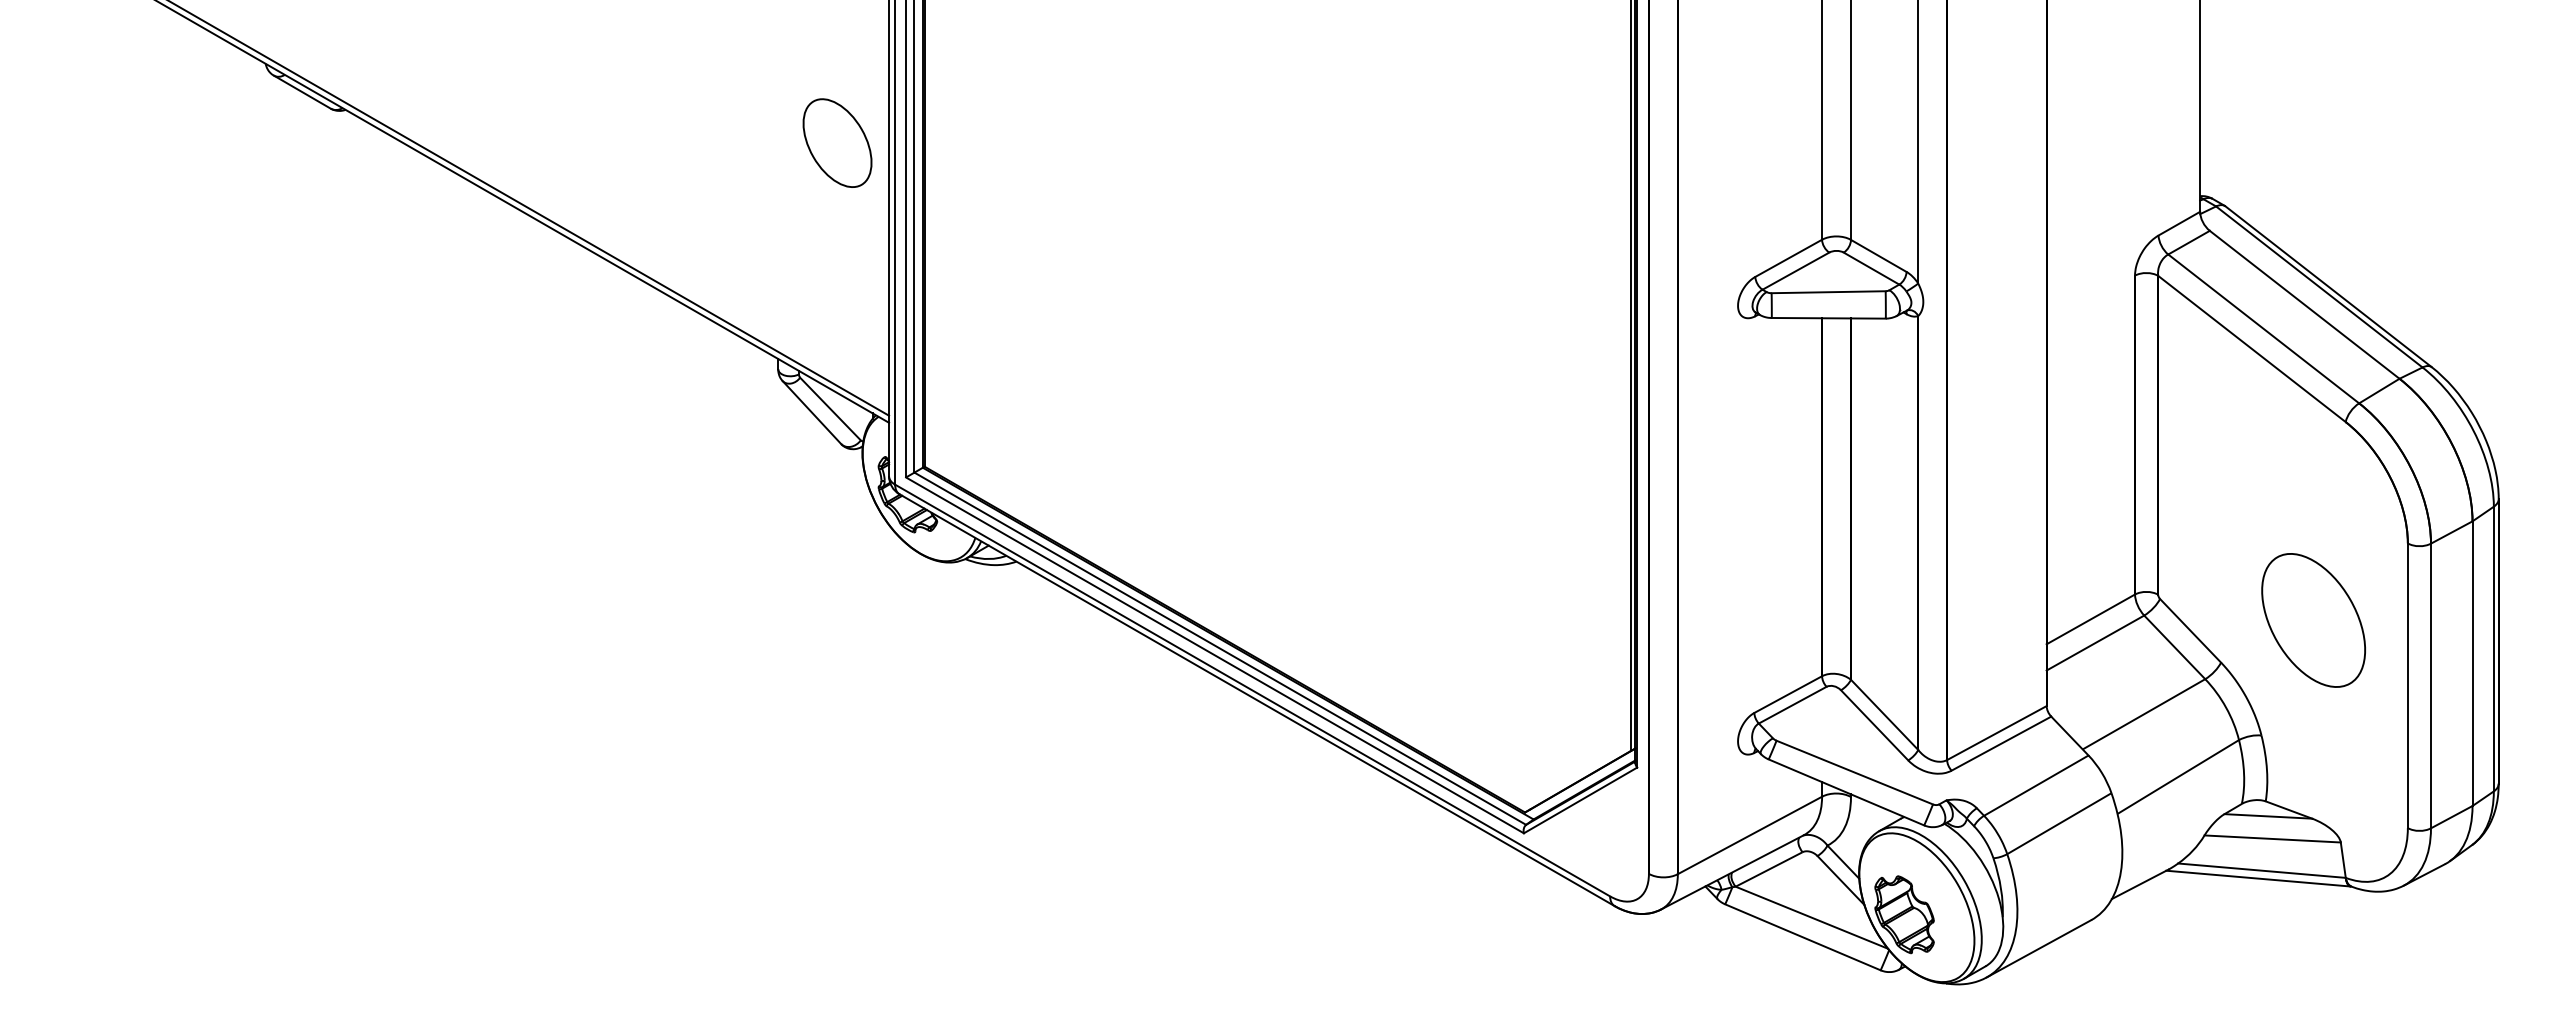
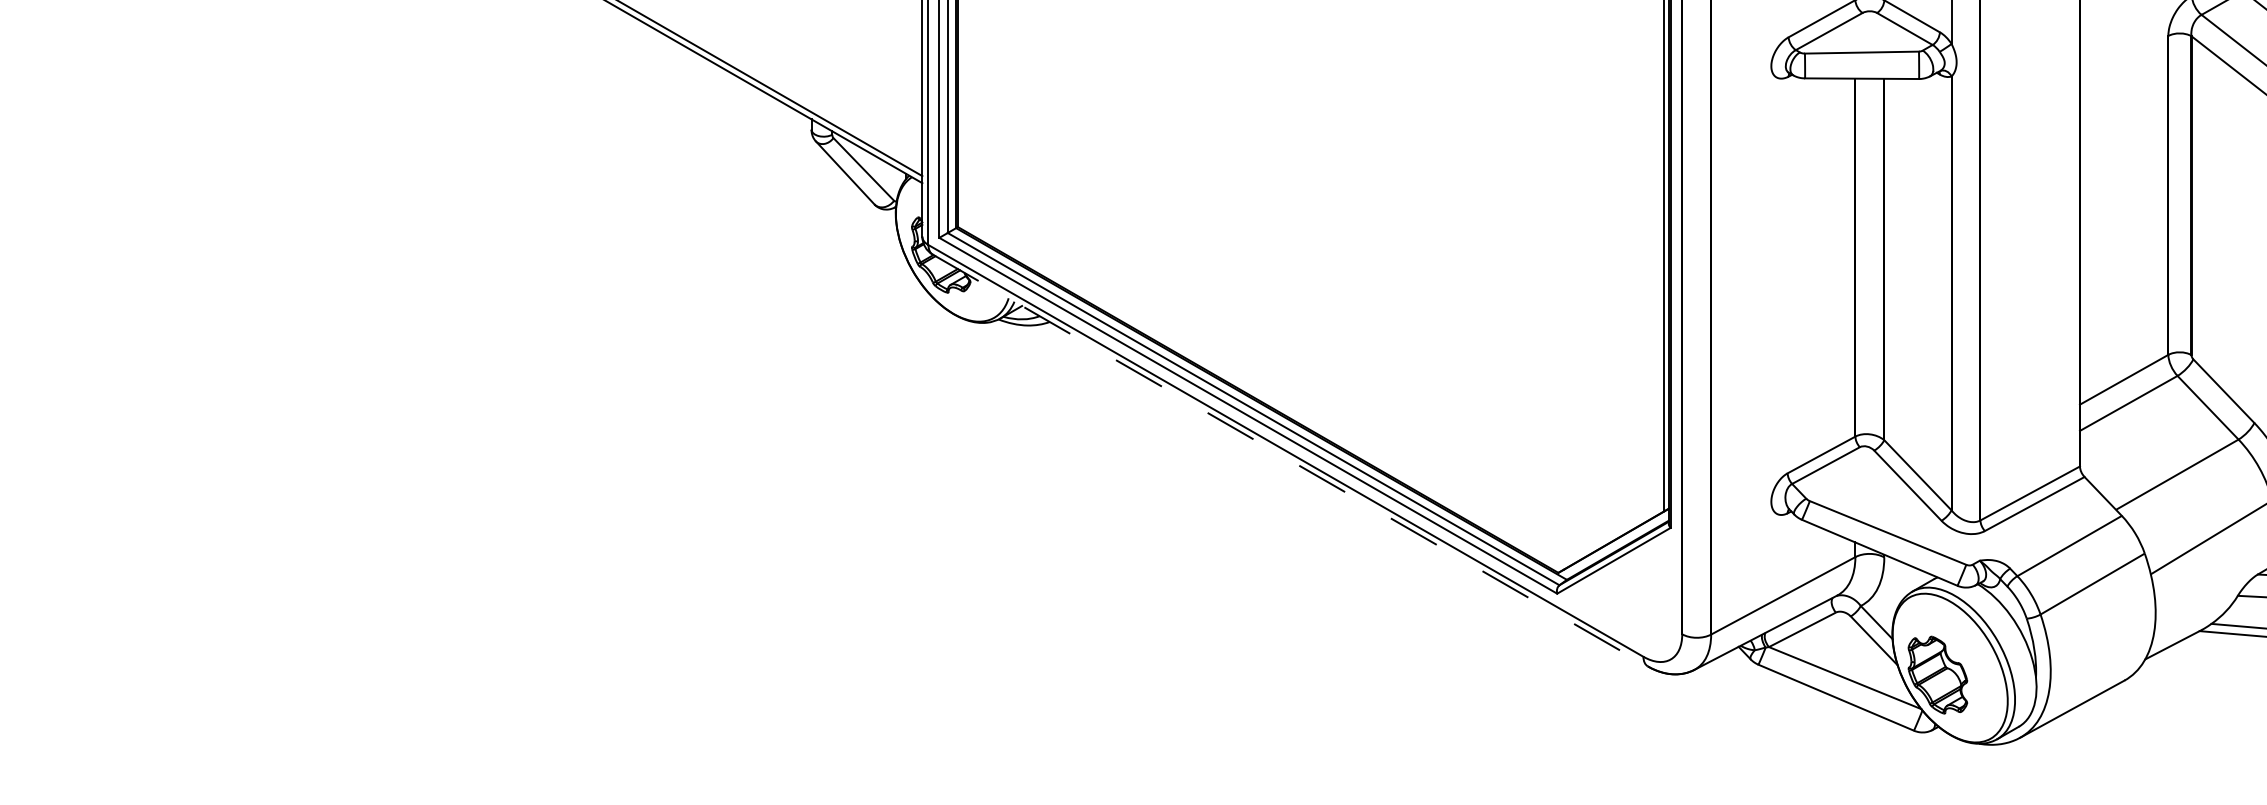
line: (1256, 700) -> (1289, 460), solid -> dashed

